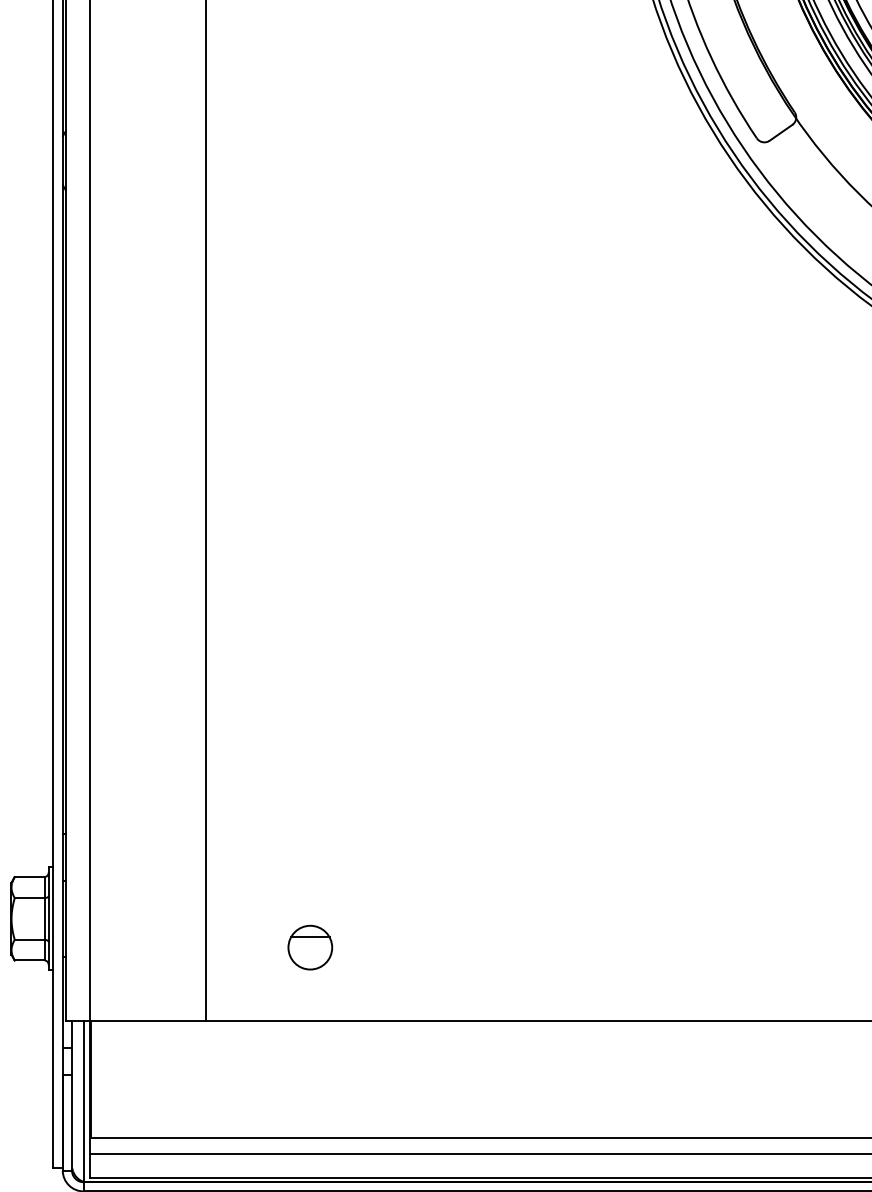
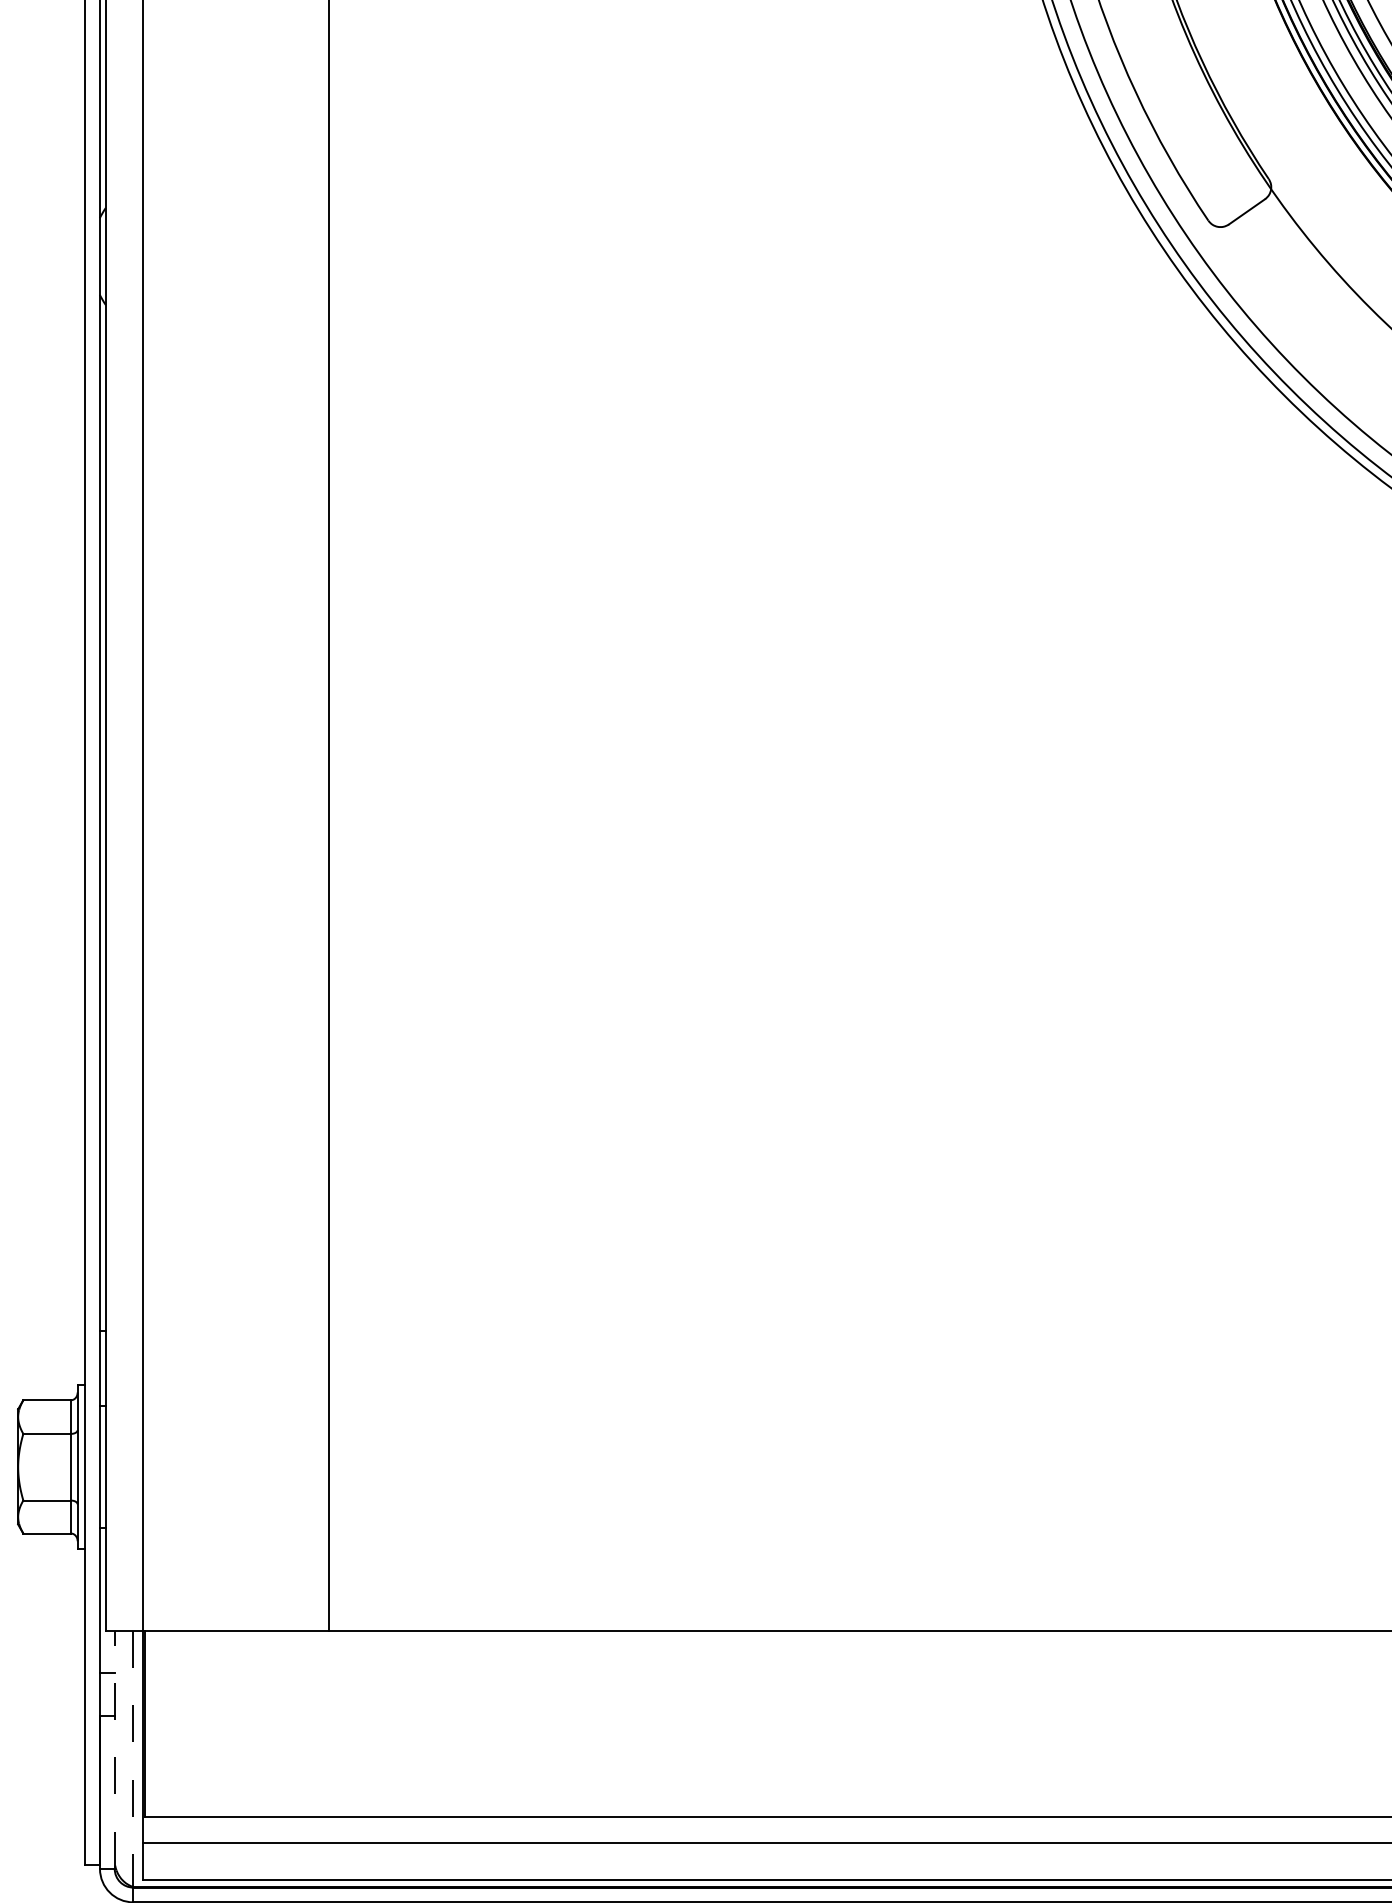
part: (310, 947) -> (495, 1512), removed
line: (72, 1095) -> (115, 1749), solid -> dashed
line: (83, 1102) -> (133, 1760), solid -> dashed

